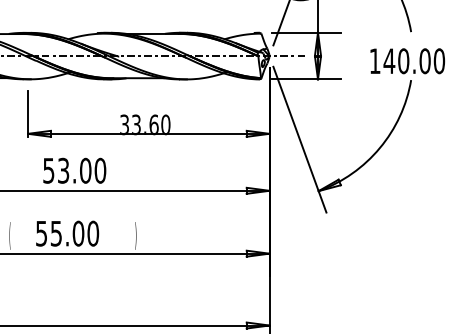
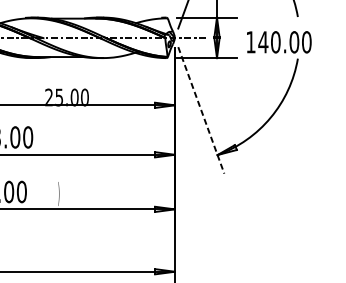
text: (407, 61) -> (279, 42), moved
text: (139, 124) -> (62, 97), 33.60 -> 25.00
line: (299, 139) -> (200, 110), solid -> dashed

